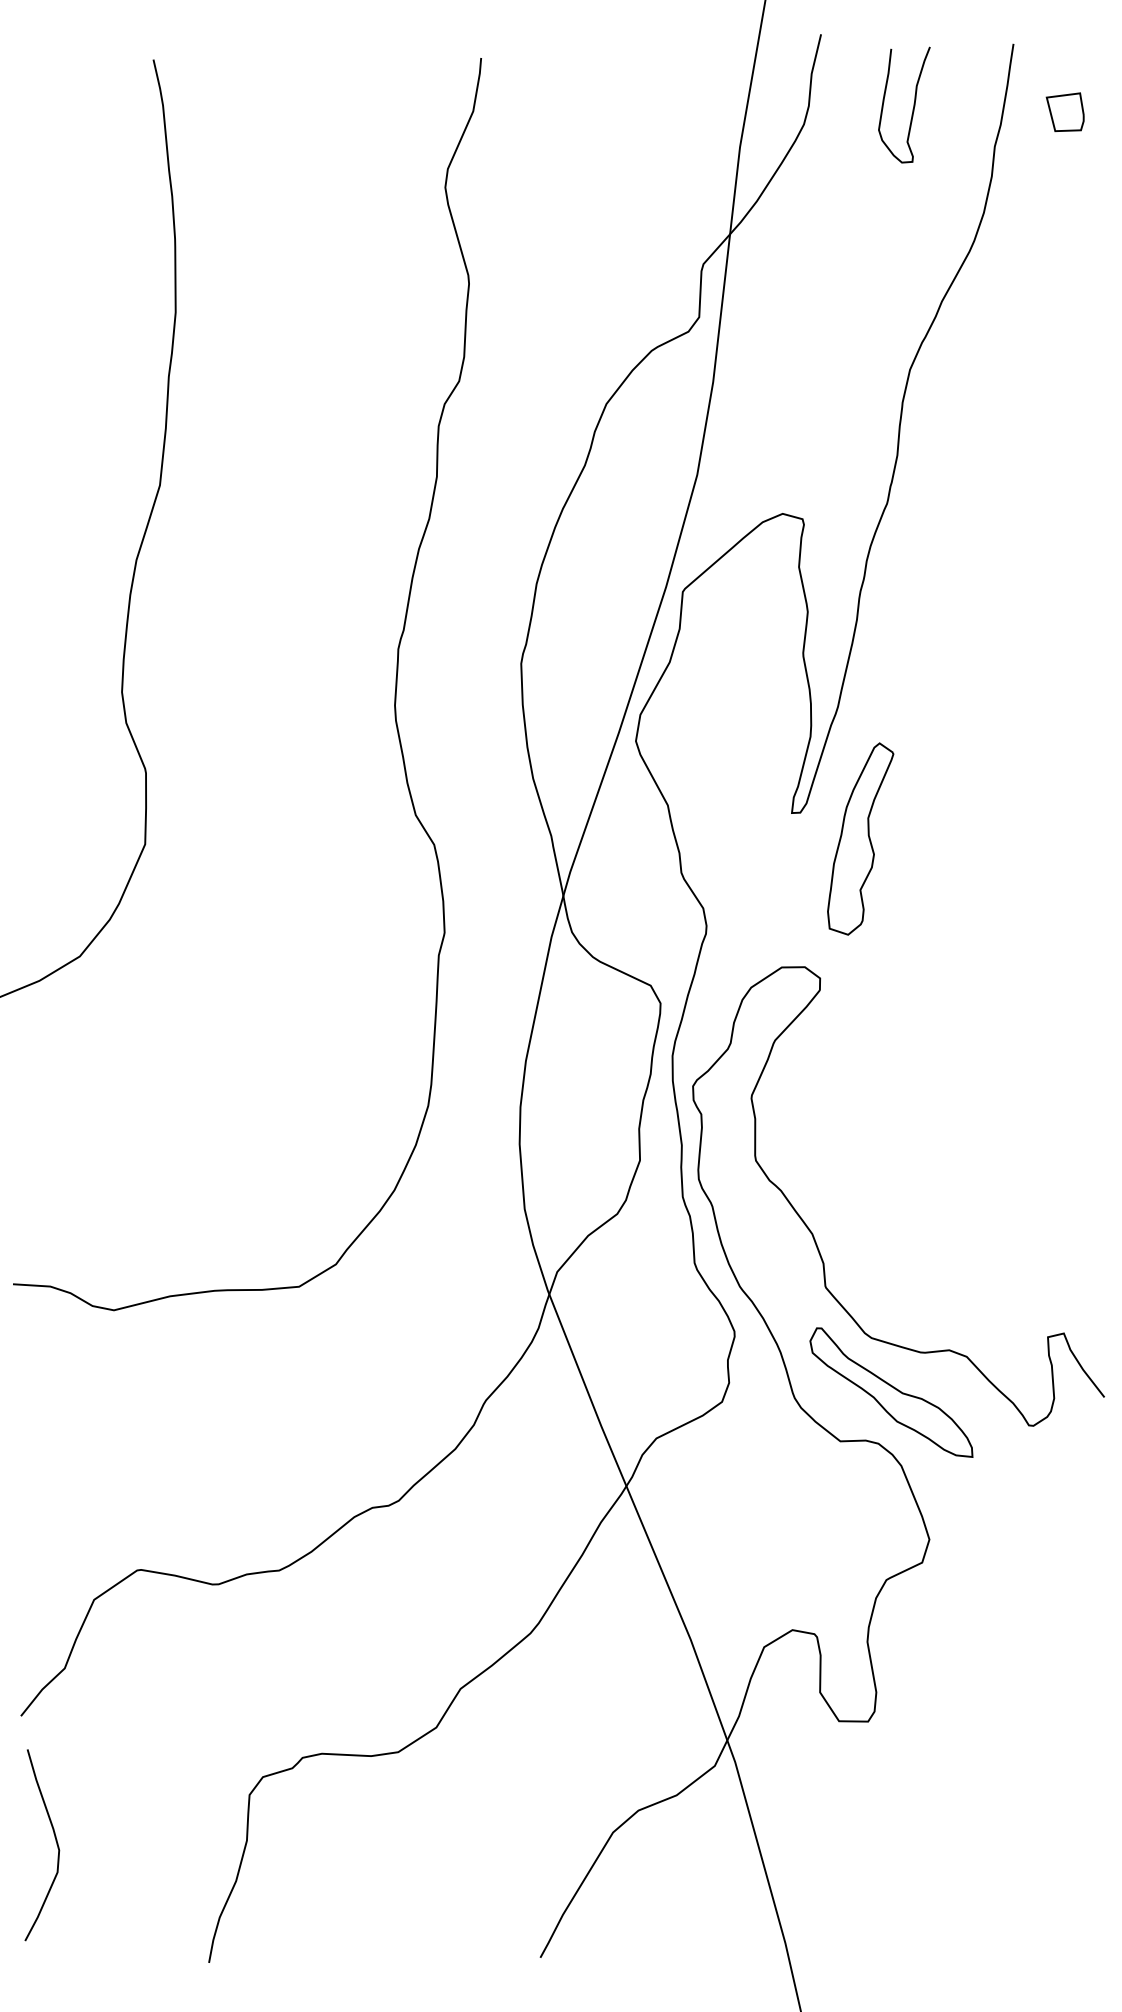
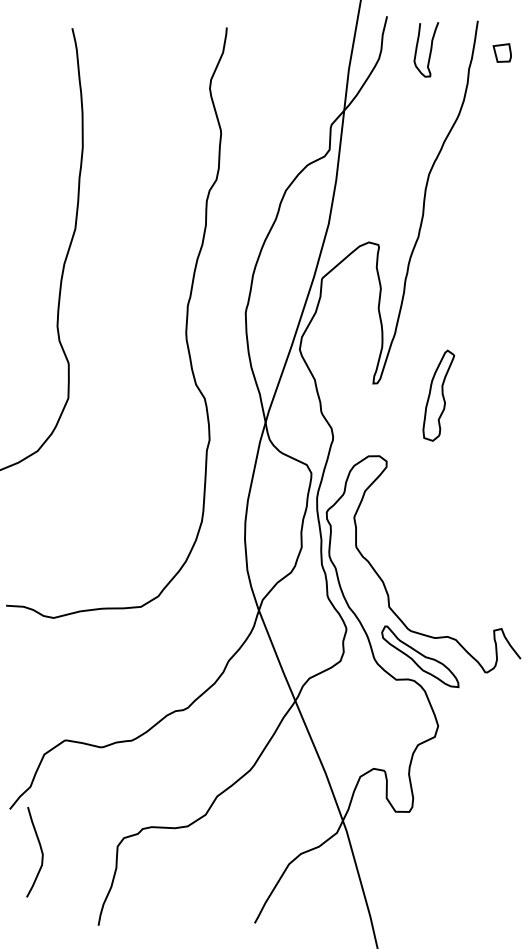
part: (860, 838) -> (438, 395), moved
curve: (54, 1841) -> (40, 850), moved

